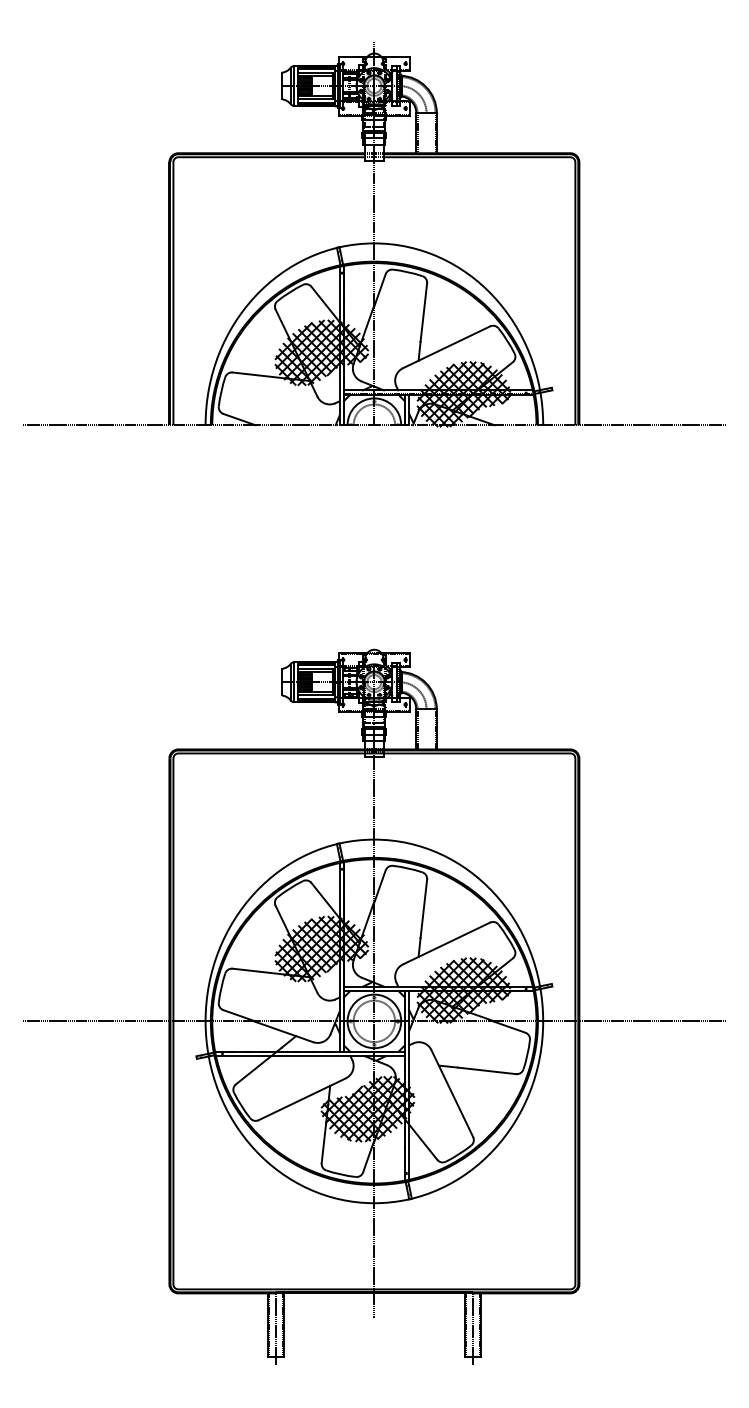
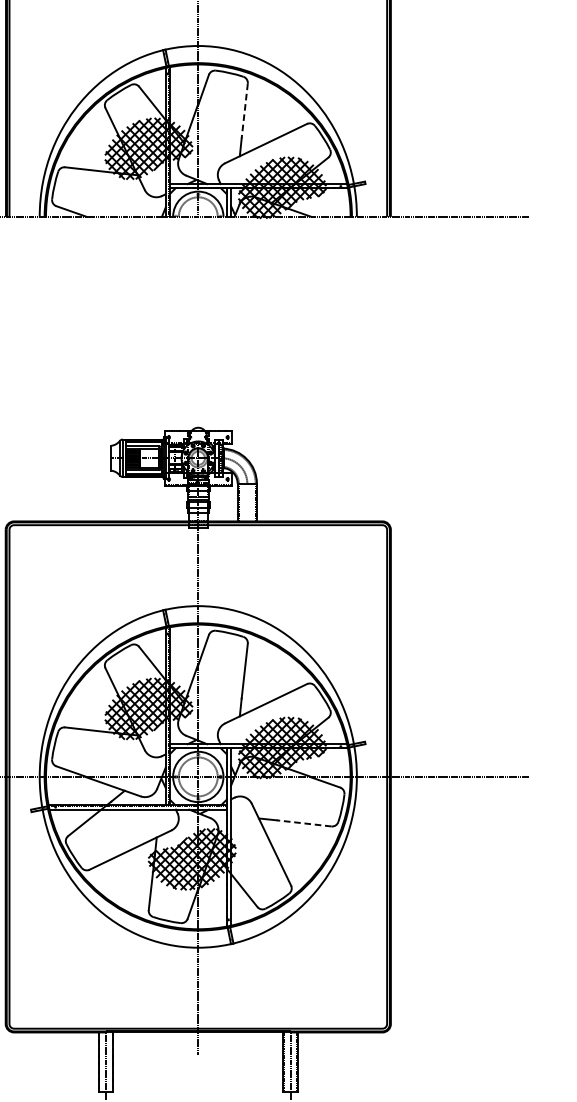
line: (423, 313) -> (244, 111), solid -> dashed
line: (486, 1070) -> (303, 823), solid -> dashed

